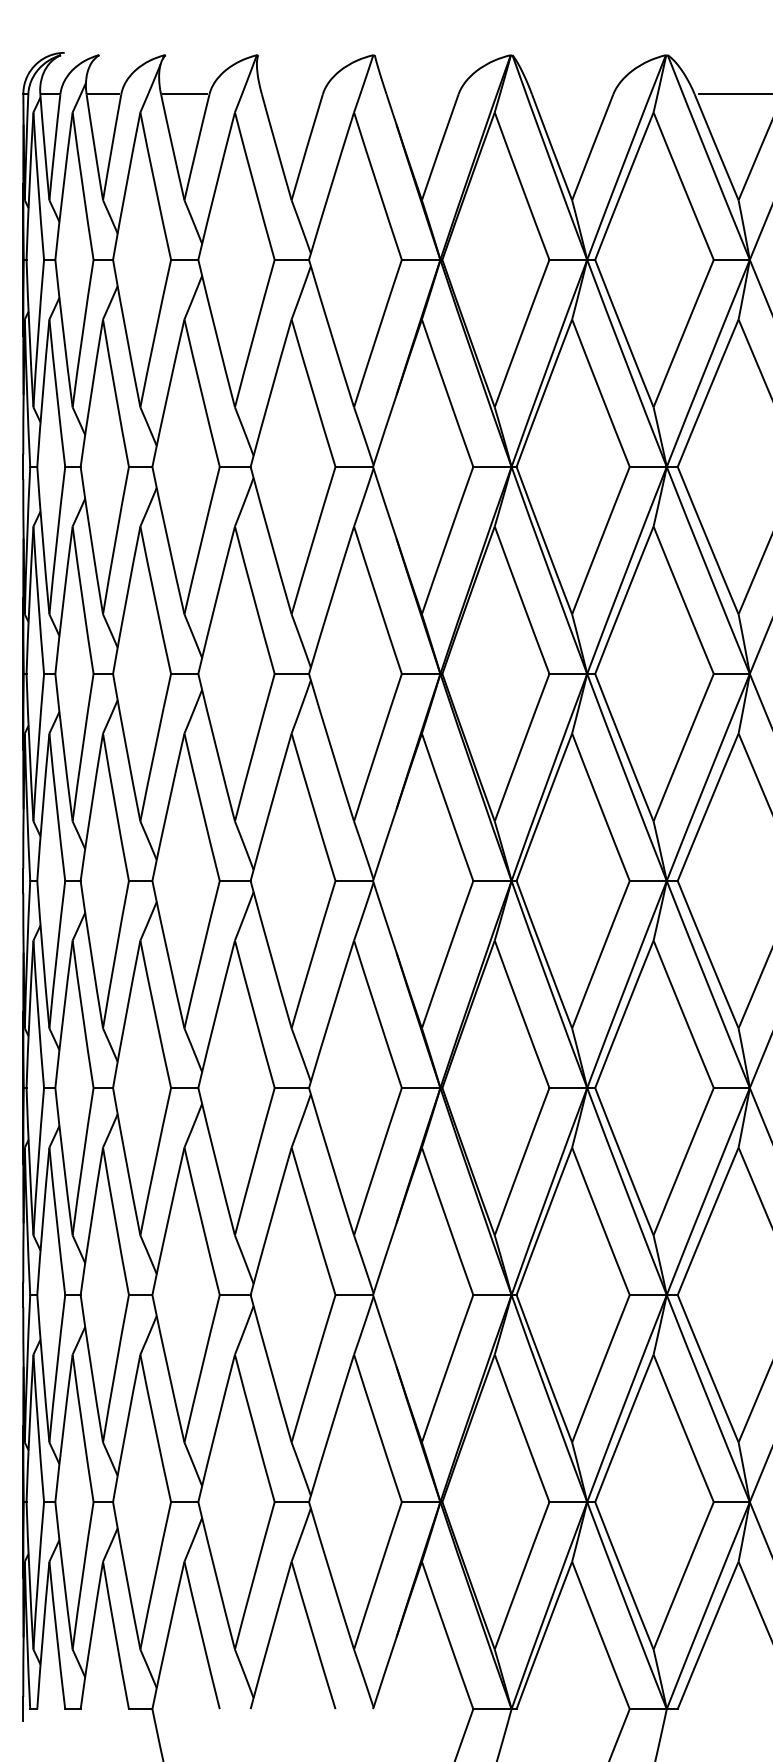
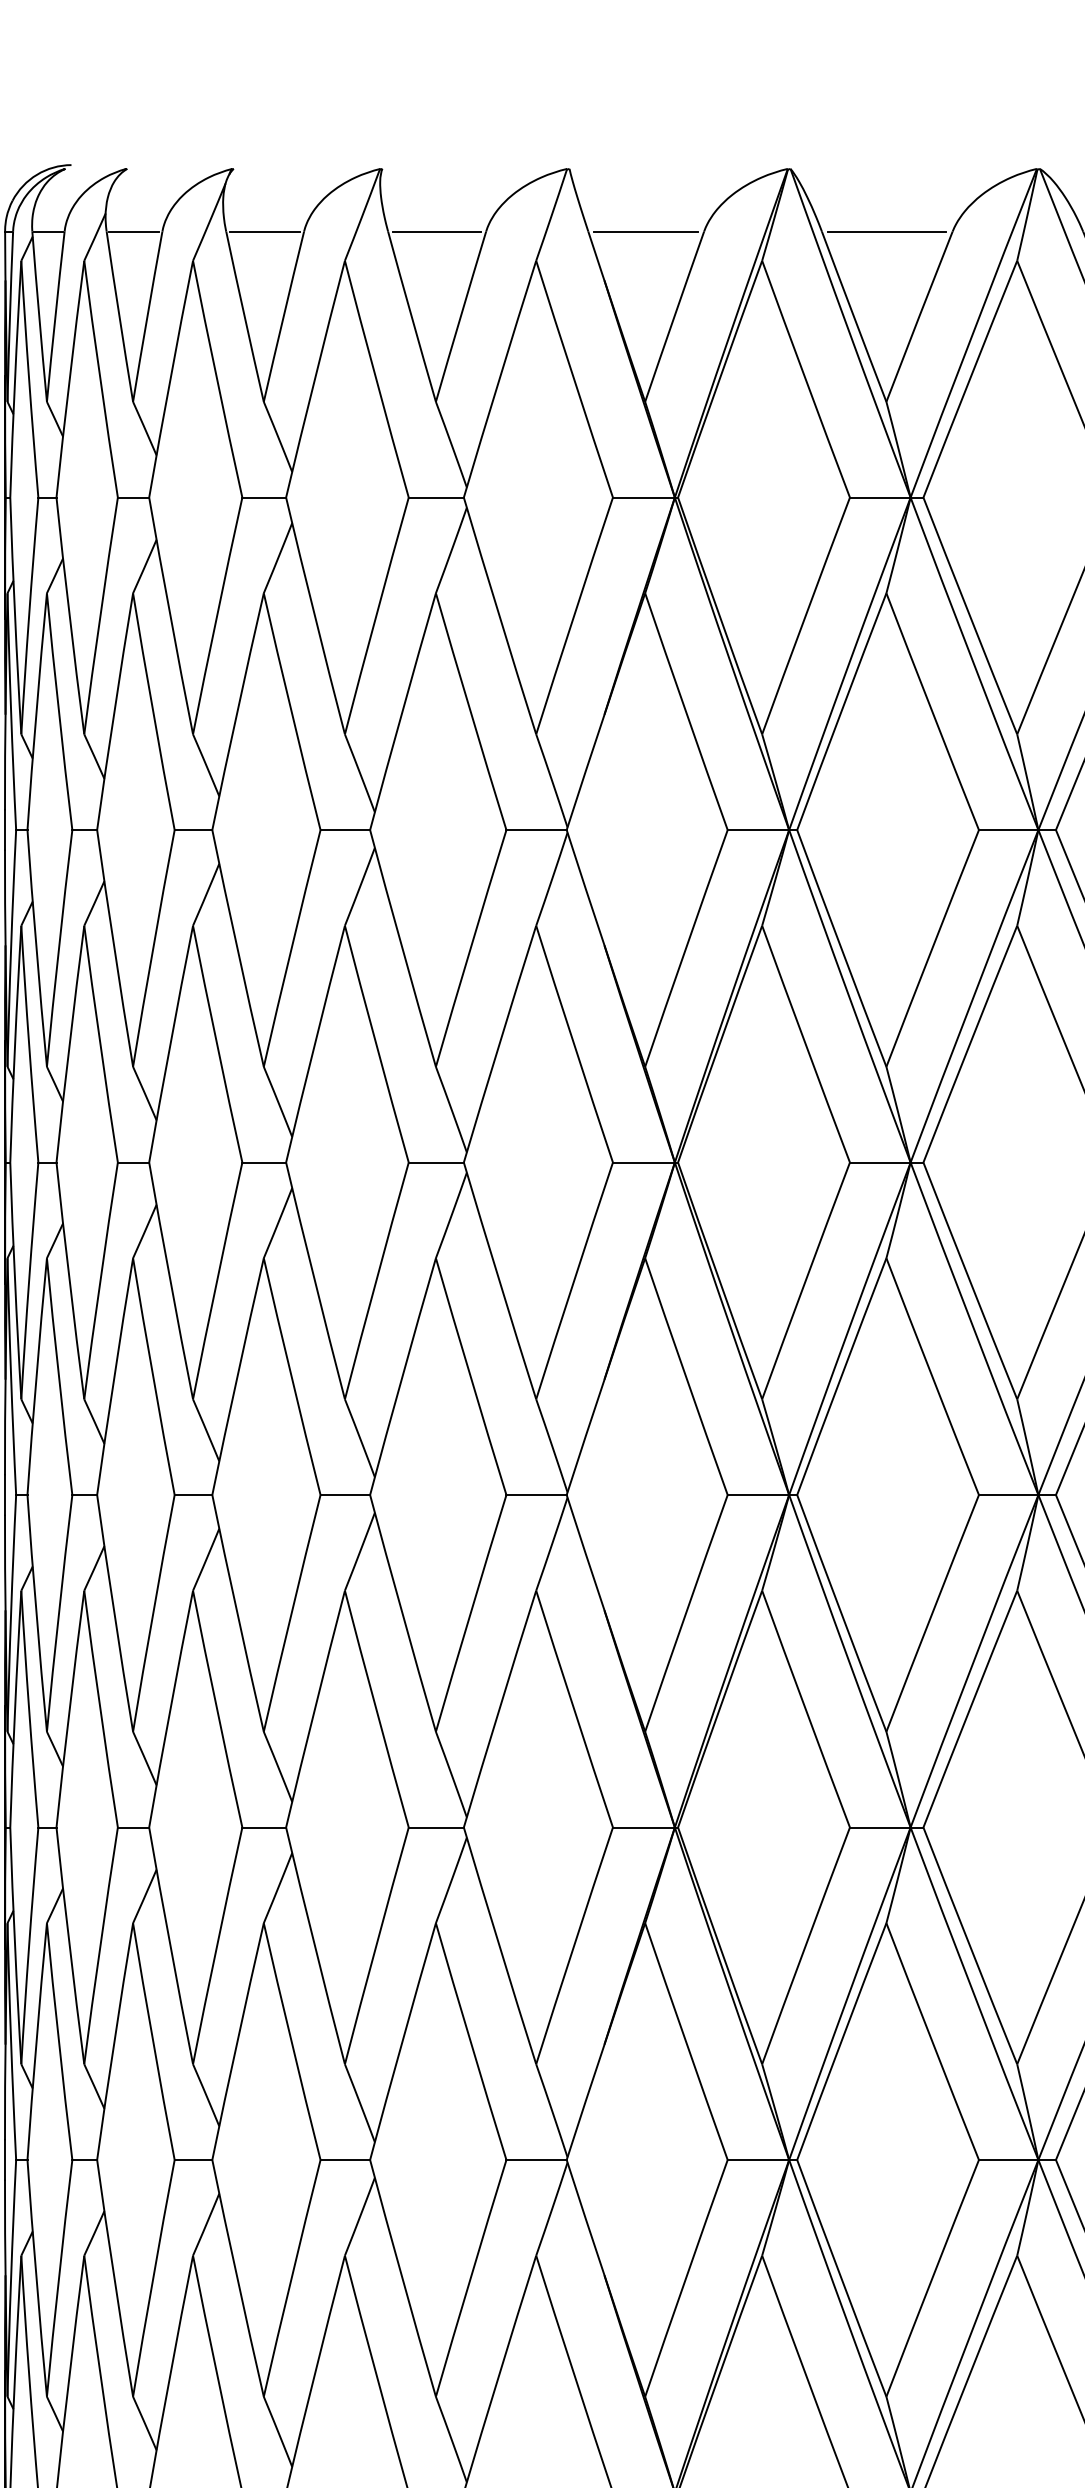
line: (291, 94) -> (435, 231), added
line: (422, 94) -> (646, 231), added
line: (572, 94) -> (886, 231), added

